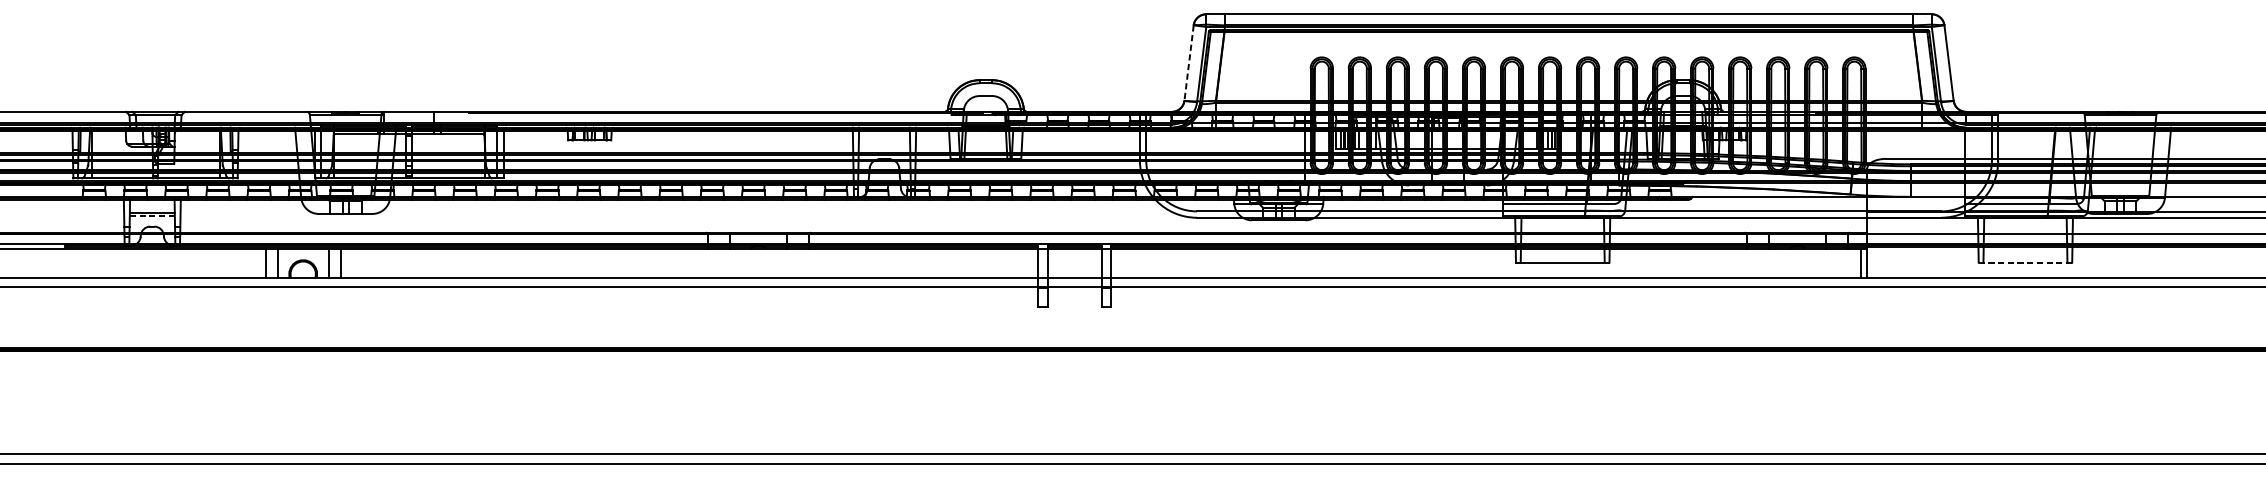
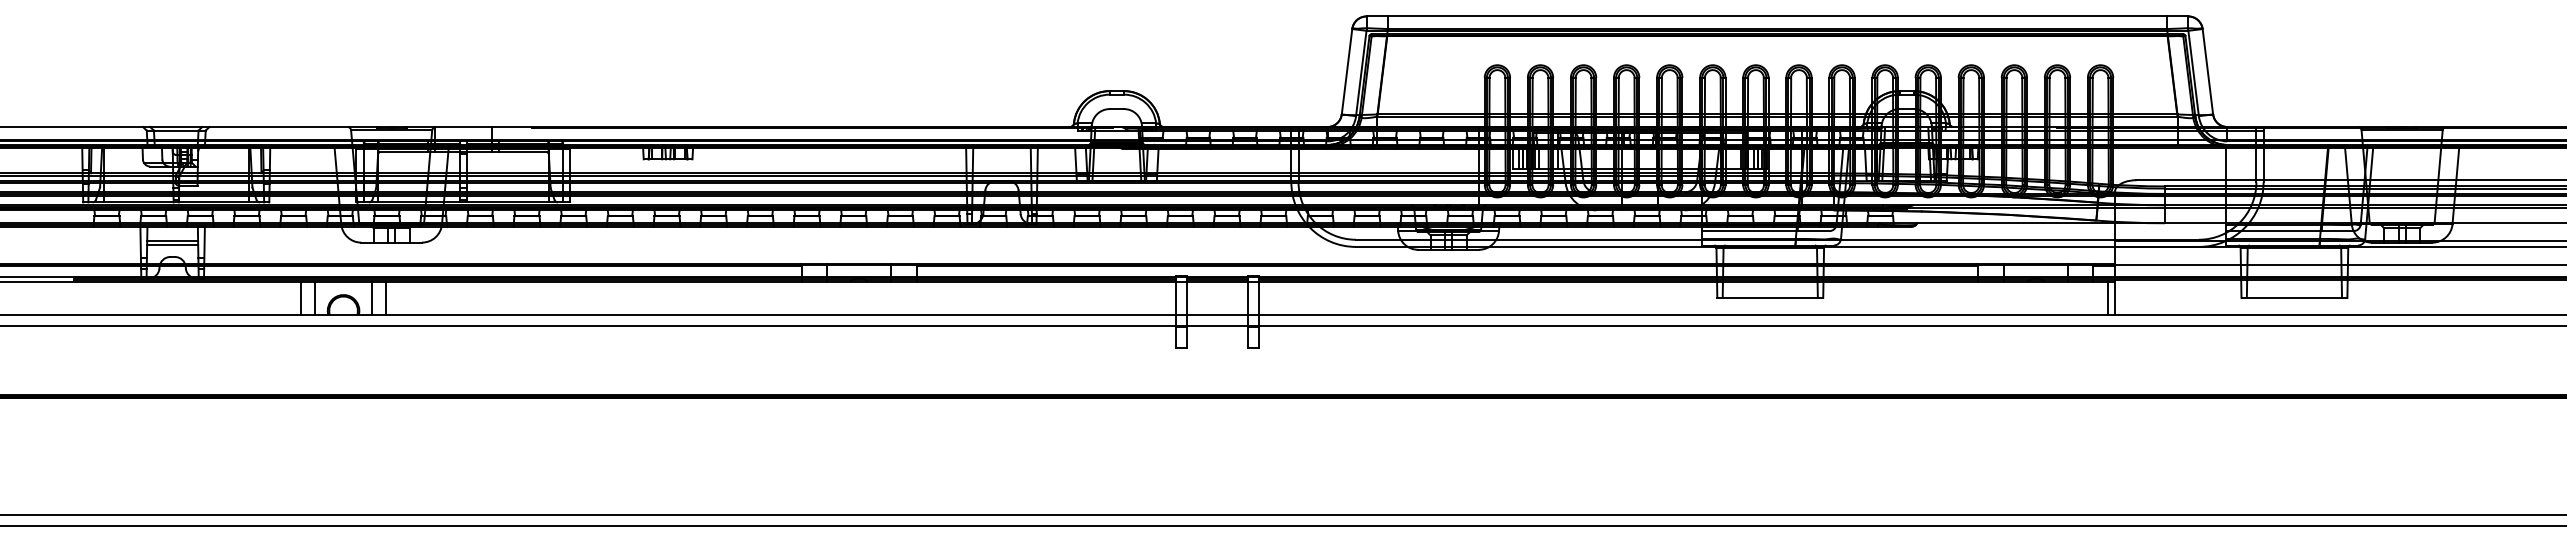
line: (1188, 63) -> (1346, 72), dashed -> solid
line: (152, 216) -> (172, 245), dashed -> solid
line: (2025, 262) -> (2294, 297), dashed -> solid

